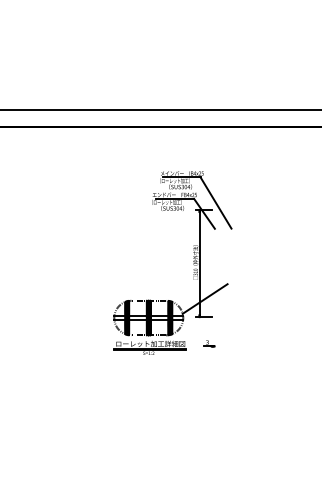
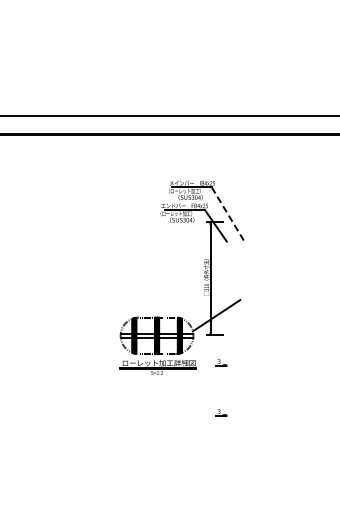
line: (216, 203) -> (228, 214), solid -> dashed
part: (209, 390) -> (221, 412), added

